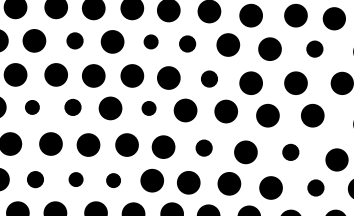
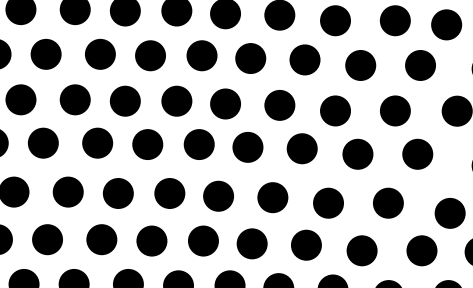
part: (74, 40) -> (99, 53), size x1.43
part: (150, 41) -> (201, 55), size x1.67
part: (187, 43) -> (250, 57), size x1.43
part: (314, 48) -> (420, 64), size x1.43
part: (209, 78) -> (279, 104), size x1.43
part: (32, 107) -> (43, 143), size x1.67
part: (72, 107) -> (96, 143), size x1.43
part: (148, 108) -> (198, 144), size x1.67
part: (203, 147) -> (271, 196), size x1.43
part: (290, 152) -> (388, 203), size x1.43
part: (35, 179) -> (47, 239), size x1.43
part: (75, 179) -> (100, 239), size x1.67
part: (113, 180) -> (151, 240), size x1.67
part: (315, 187) -> (421, 250), size x1.43

